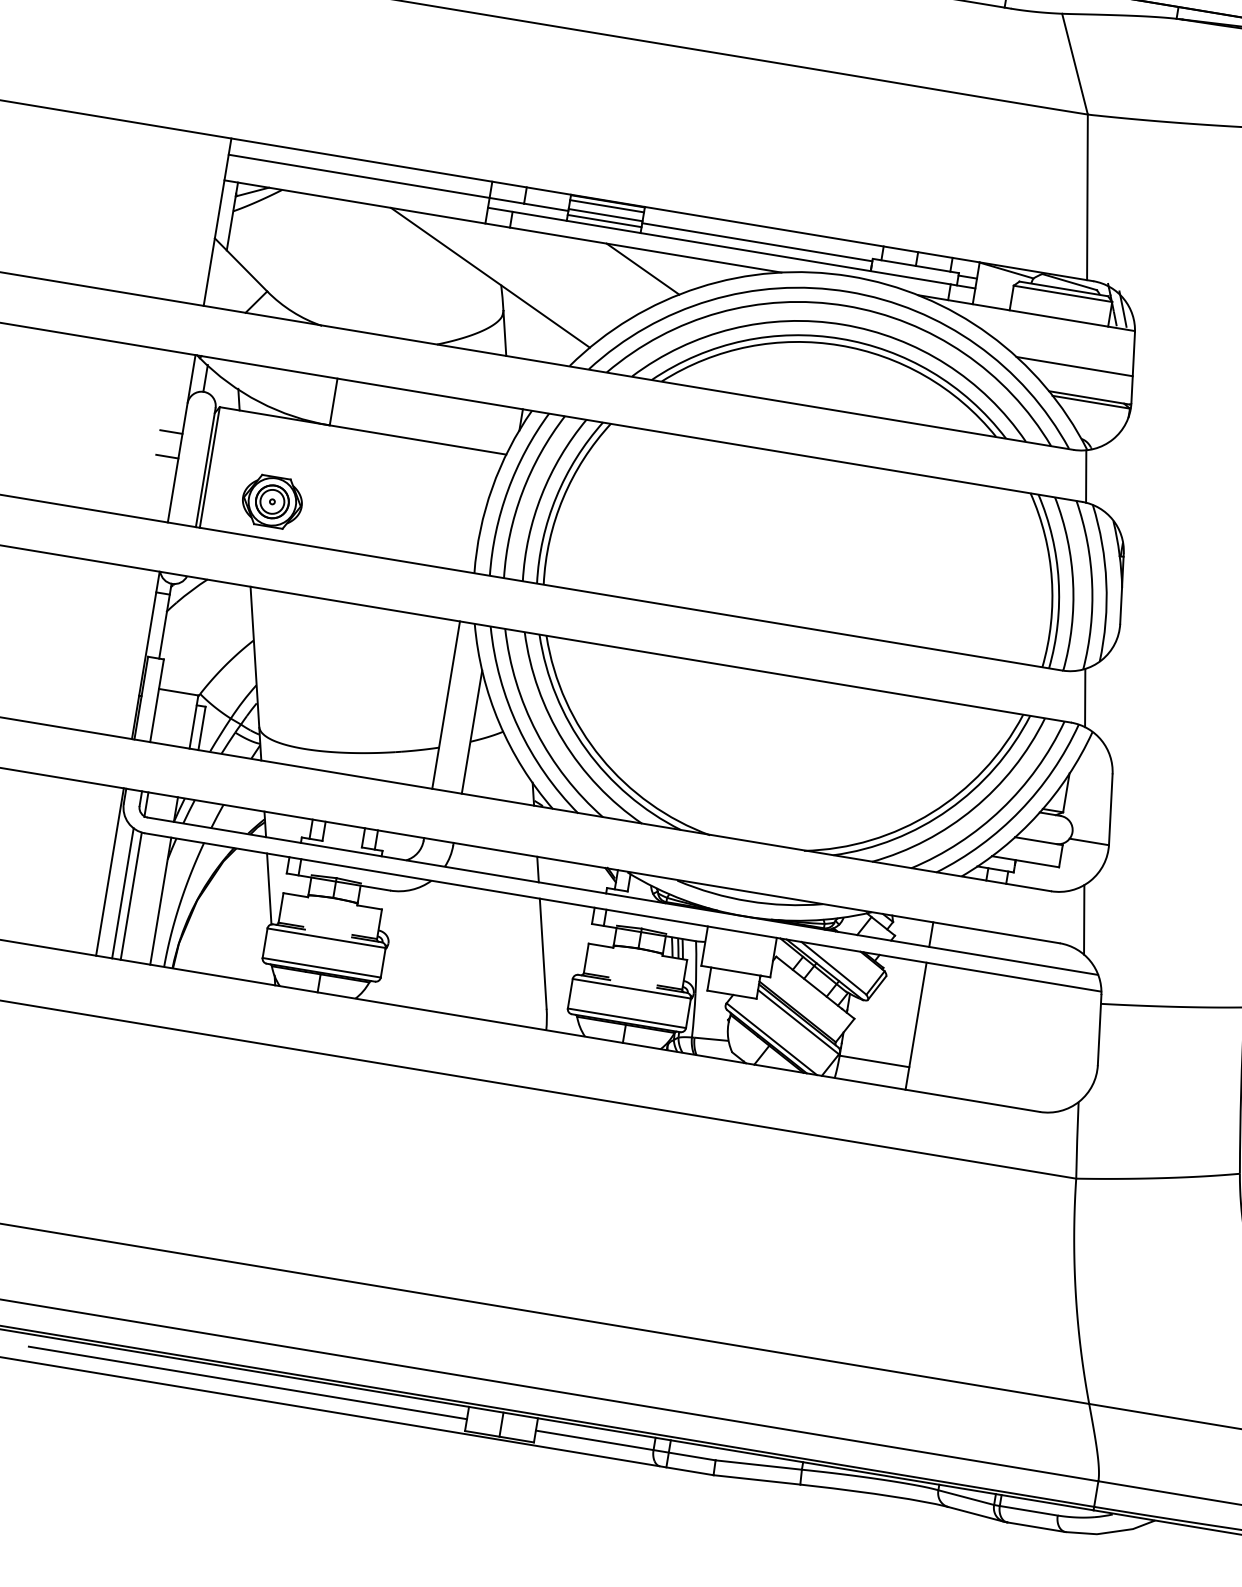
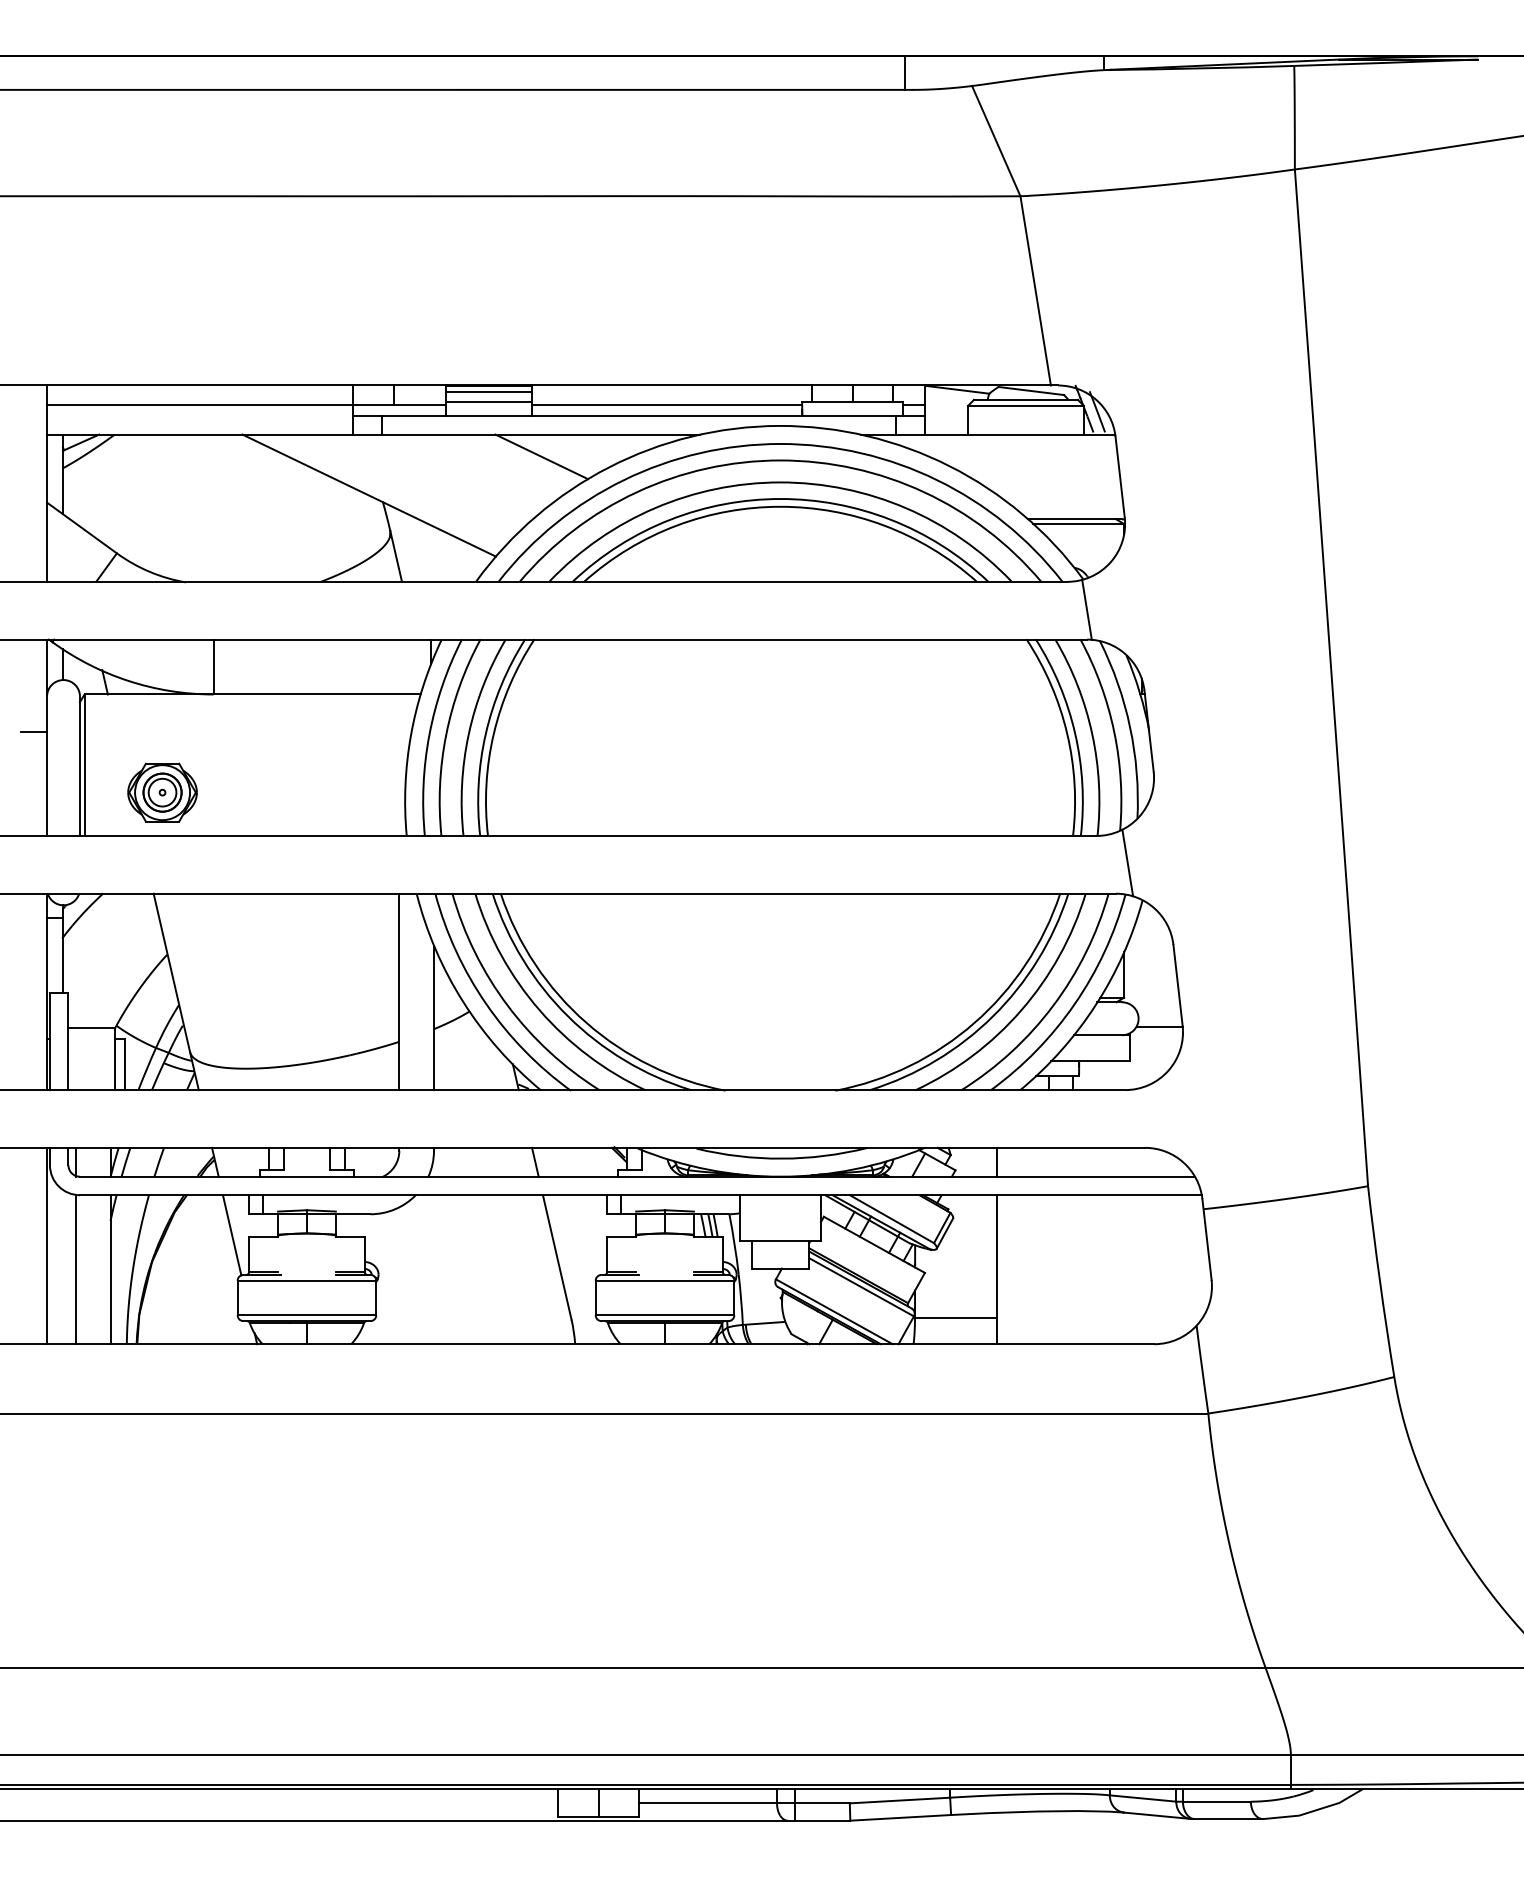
line: (604, 221) -> (488, 409), removed
line: (1074, 366) -> (1052, 486), removed
line: (167, 456) -> (34, 760), removed
line: (122, 892) -> (65, 1267), removed
line: (1084, 919) -> (1168, 1116), removed
line: (248, 1383) -> (301, 1803), removed

